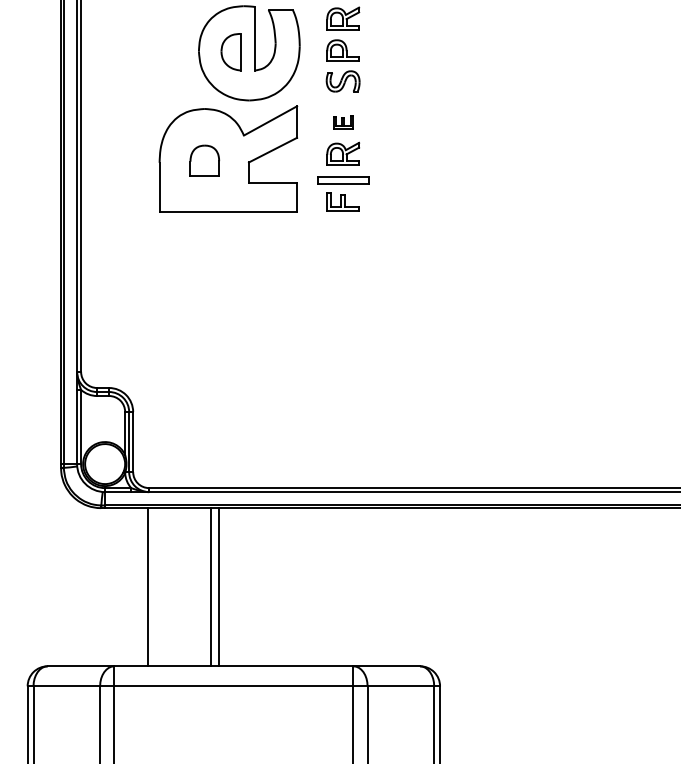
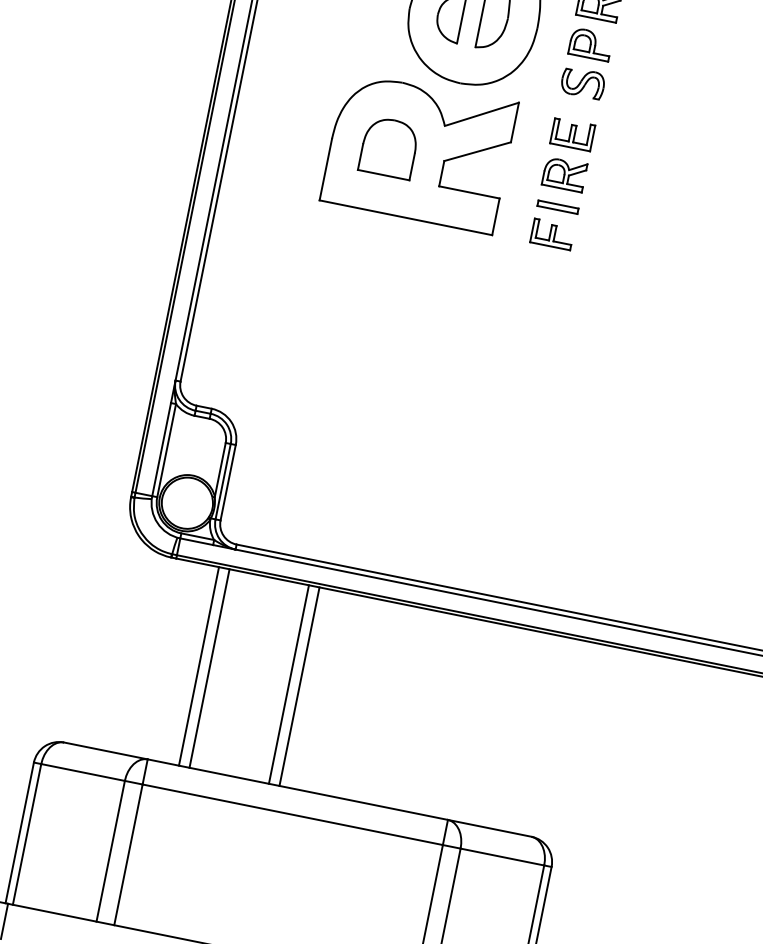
part: (342, 122) -> (571, 134), size x1.67
part: (204, 160) -> (388, 147), size x1.43
part: (342, 179) -> (557, 206), size x0.62
line: (139, 587) -> (199, 666), added

